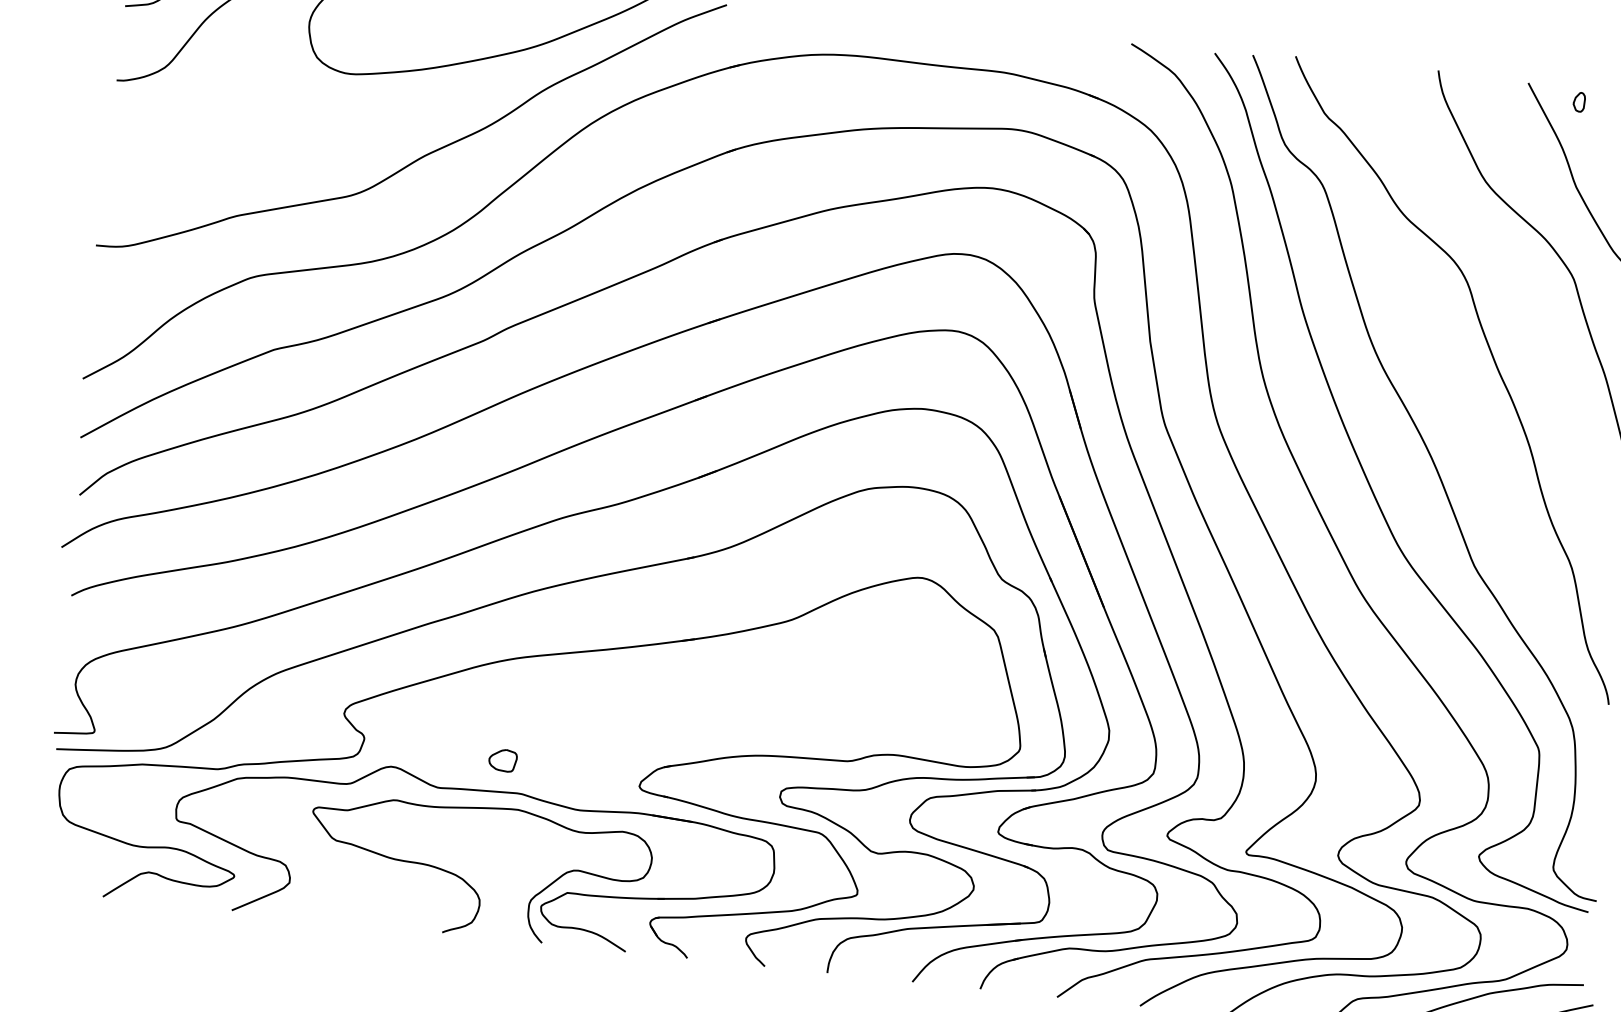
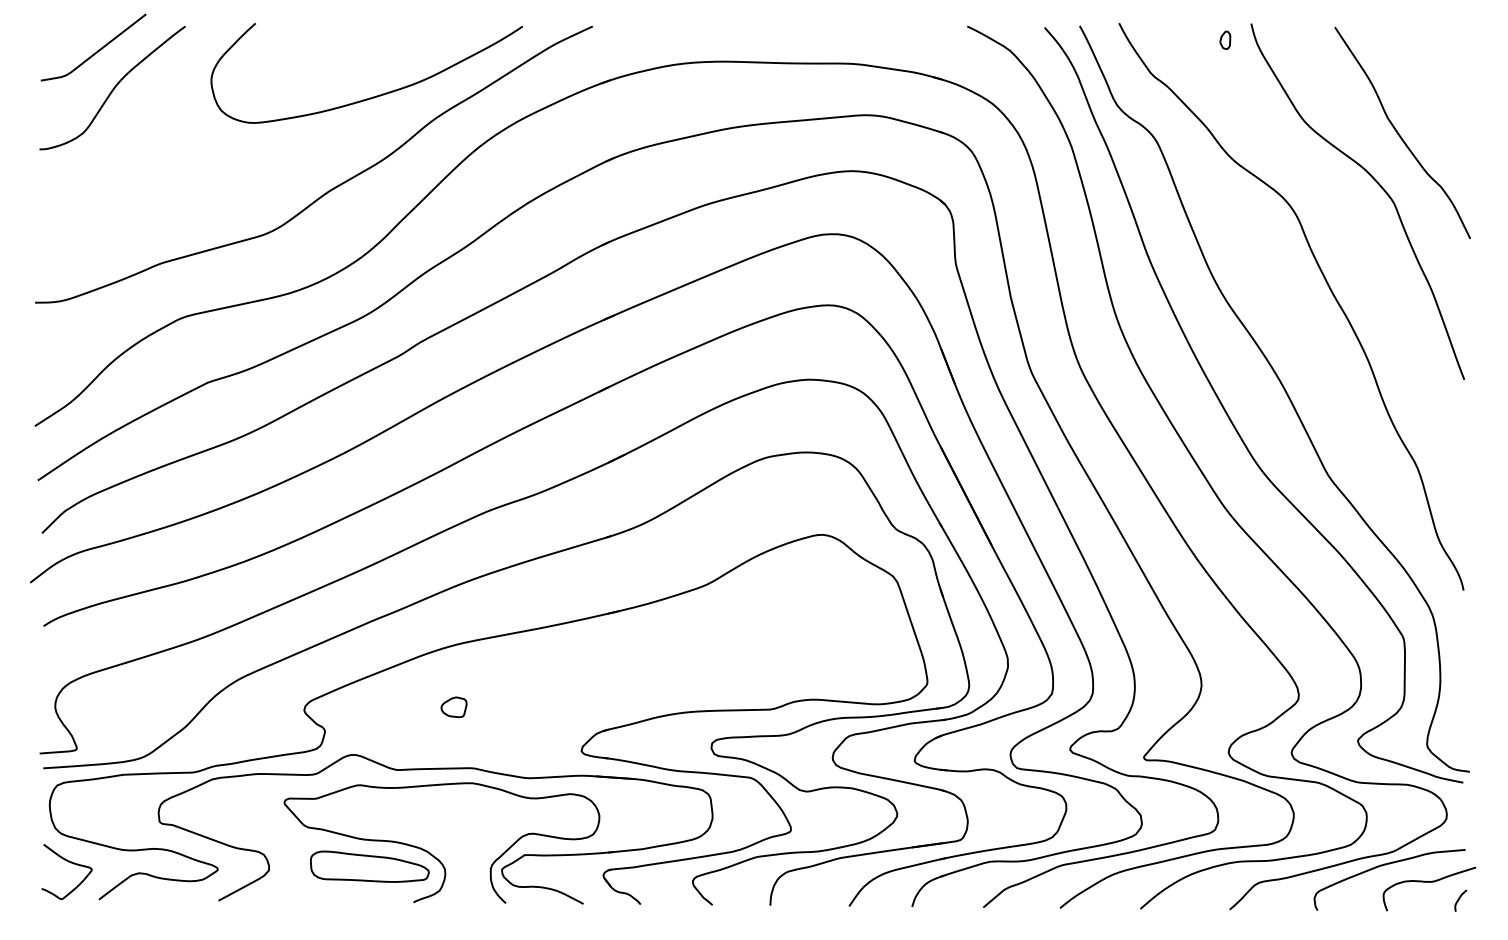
part: (1579, 101) -> (1225, 39), moved
part: (502, 760) -> (453, 707), moved
curve: (75, 854) -> (70, 863), added
part: (398, 889) -> (369, 866), added

